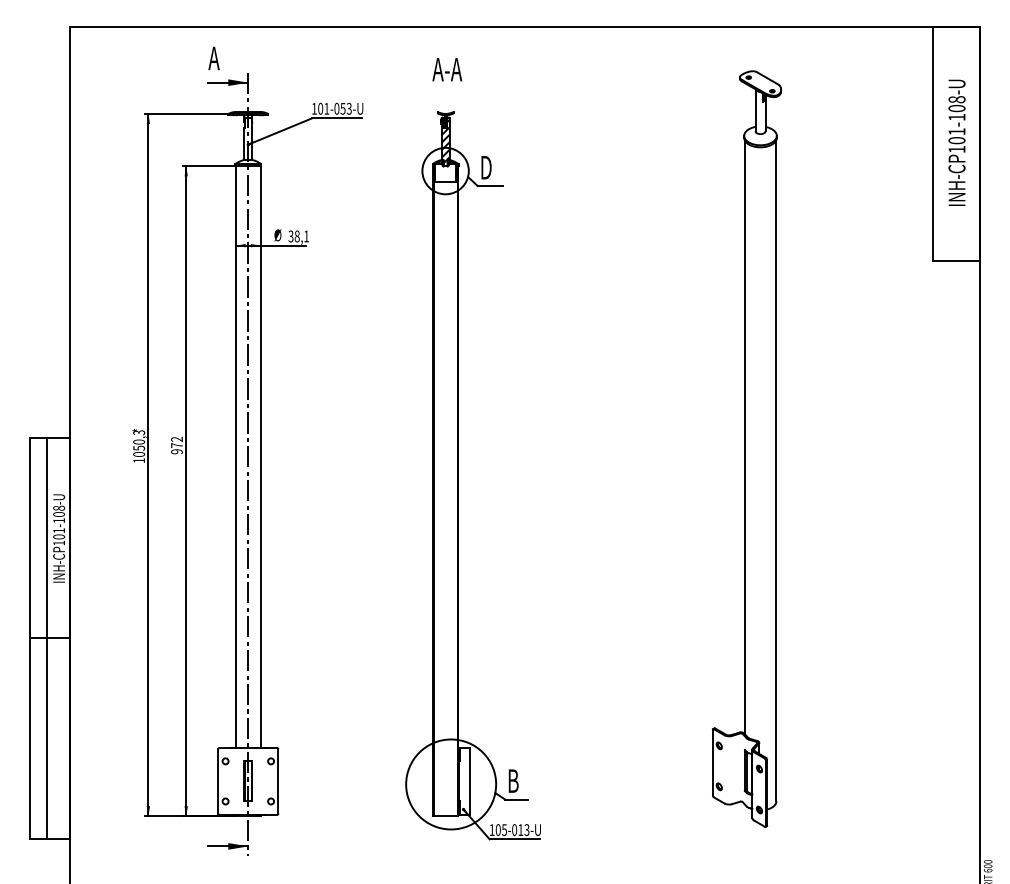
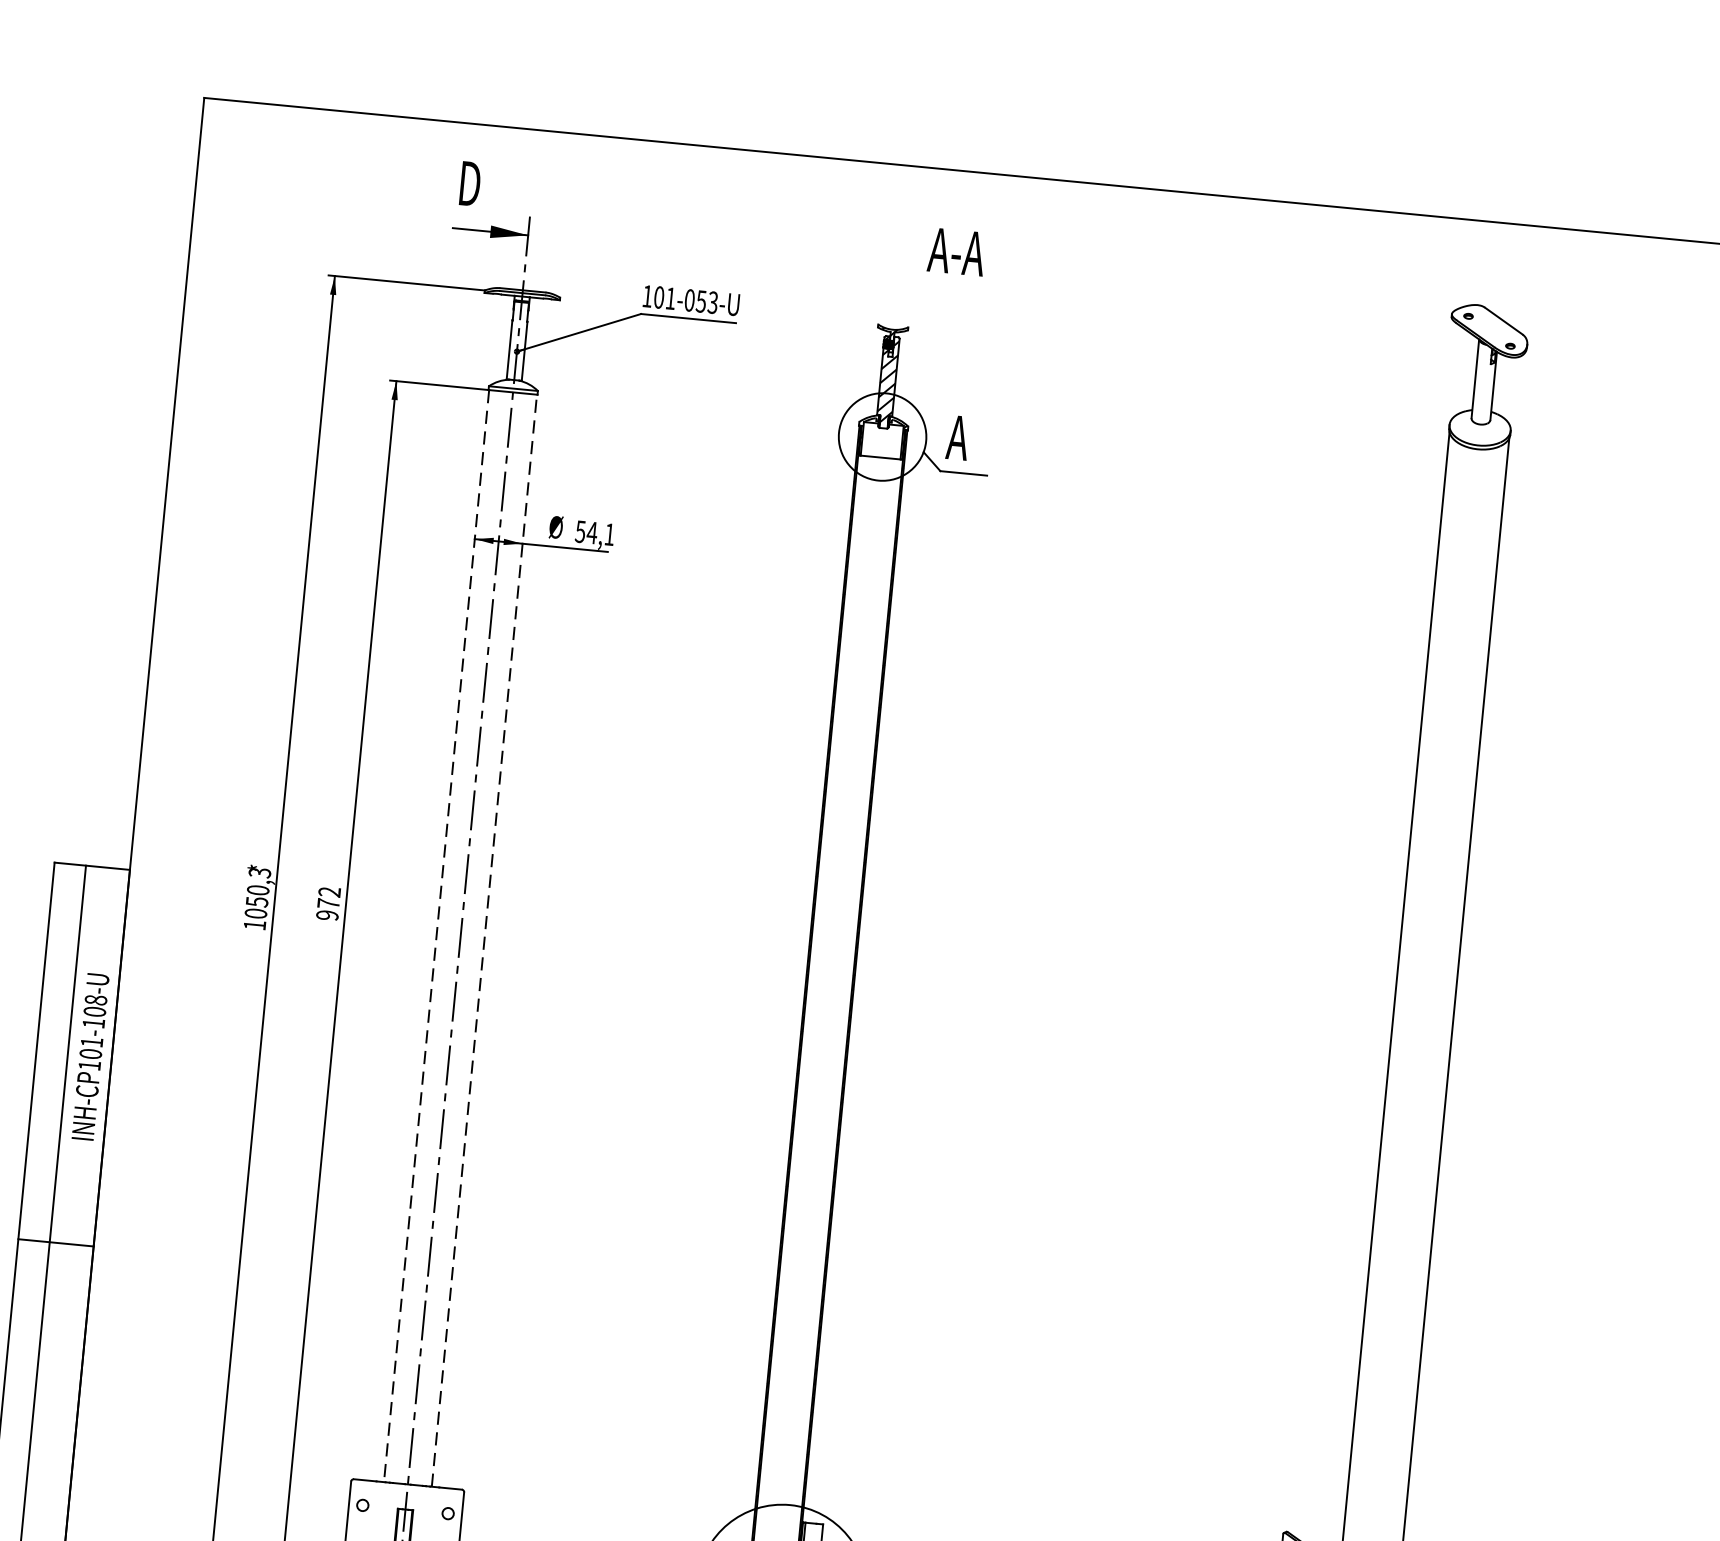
text: (214, 58) -> (469, 183), A -> D
text: (447, 69) -> (957, 251), moved
text: (485, 167) -> (958, 437), D -> A
text: (293, 236) -> (585, 532), 38,1 -> 54,1
line: (235, 457) -> (436, 936), solid -> dashed
line: (261, 457) -> (485, 941), solid -> dashed

